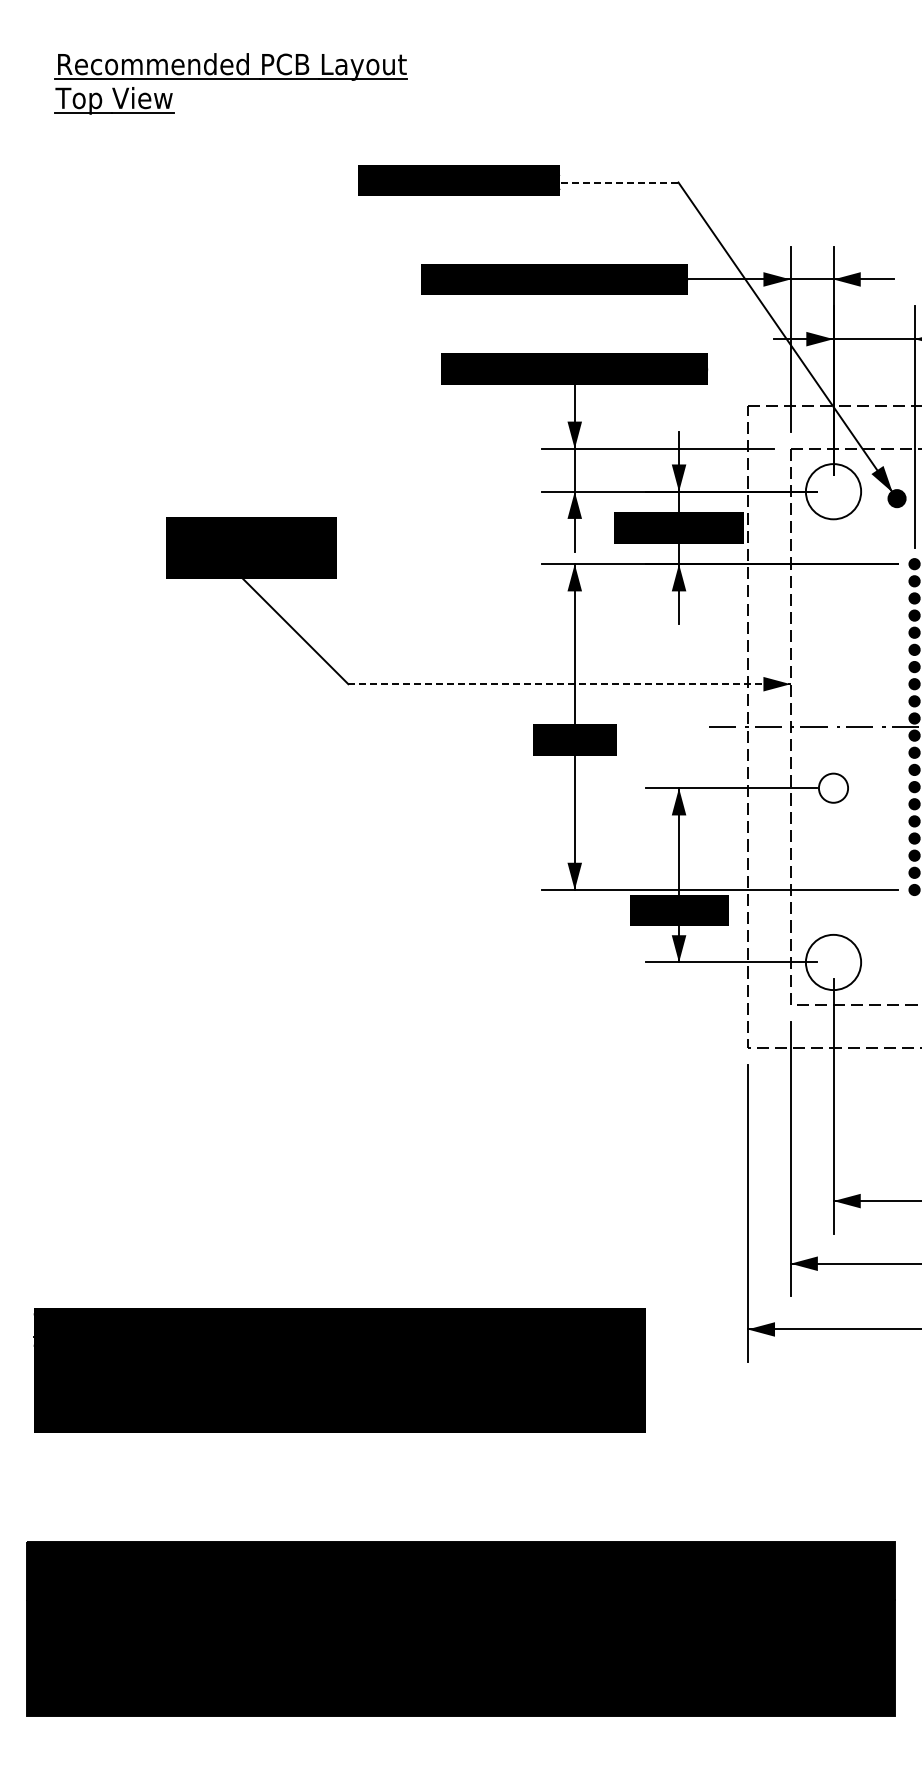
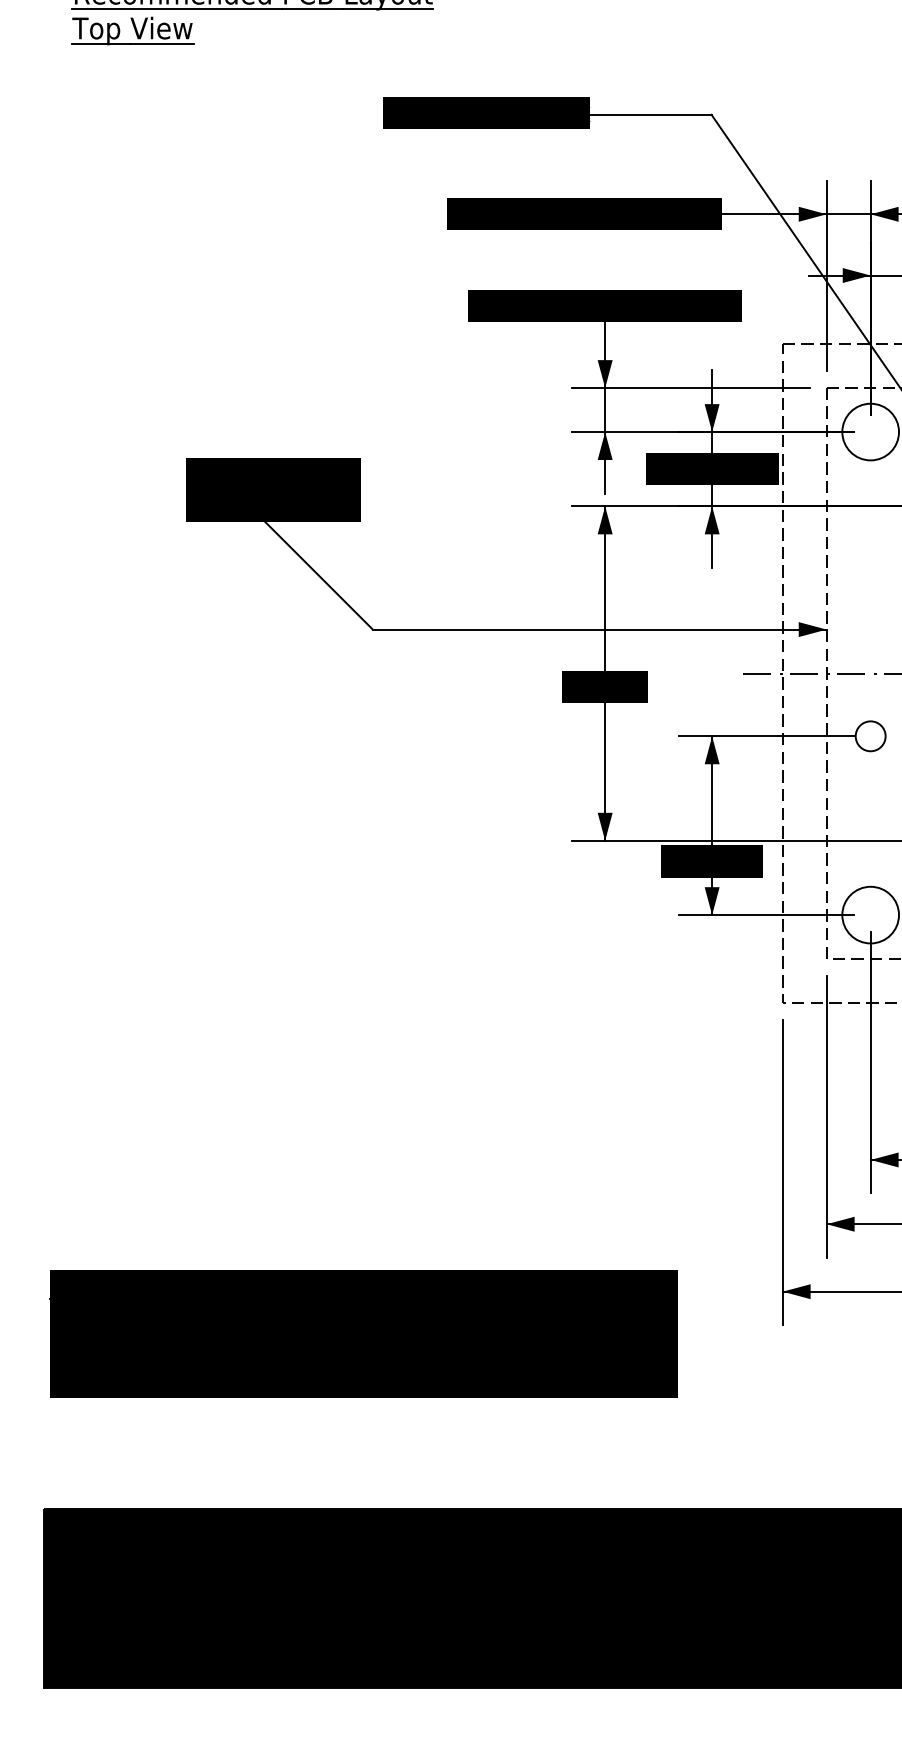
line: (618, 182) -> (650, 114), dashed -> solid
line: (570, 684) -> (600, 629), dashed -> solid

